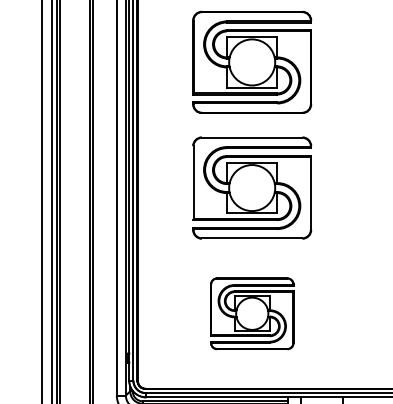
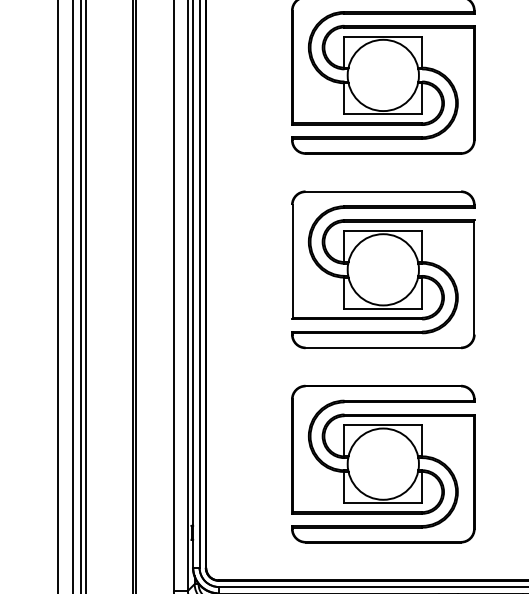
part: (252, 313) -> (383, 463), size x1.43

